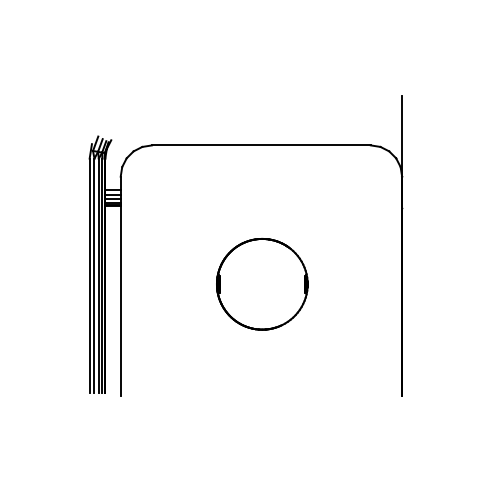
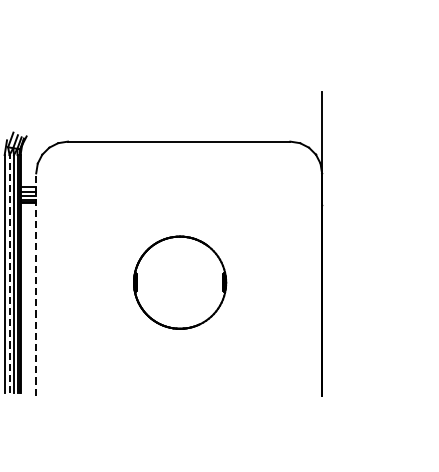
line: (94, 275) -> (9, 273), solid -> dashed
line: (120, 285) -> (36, 283), solid -> dashed

